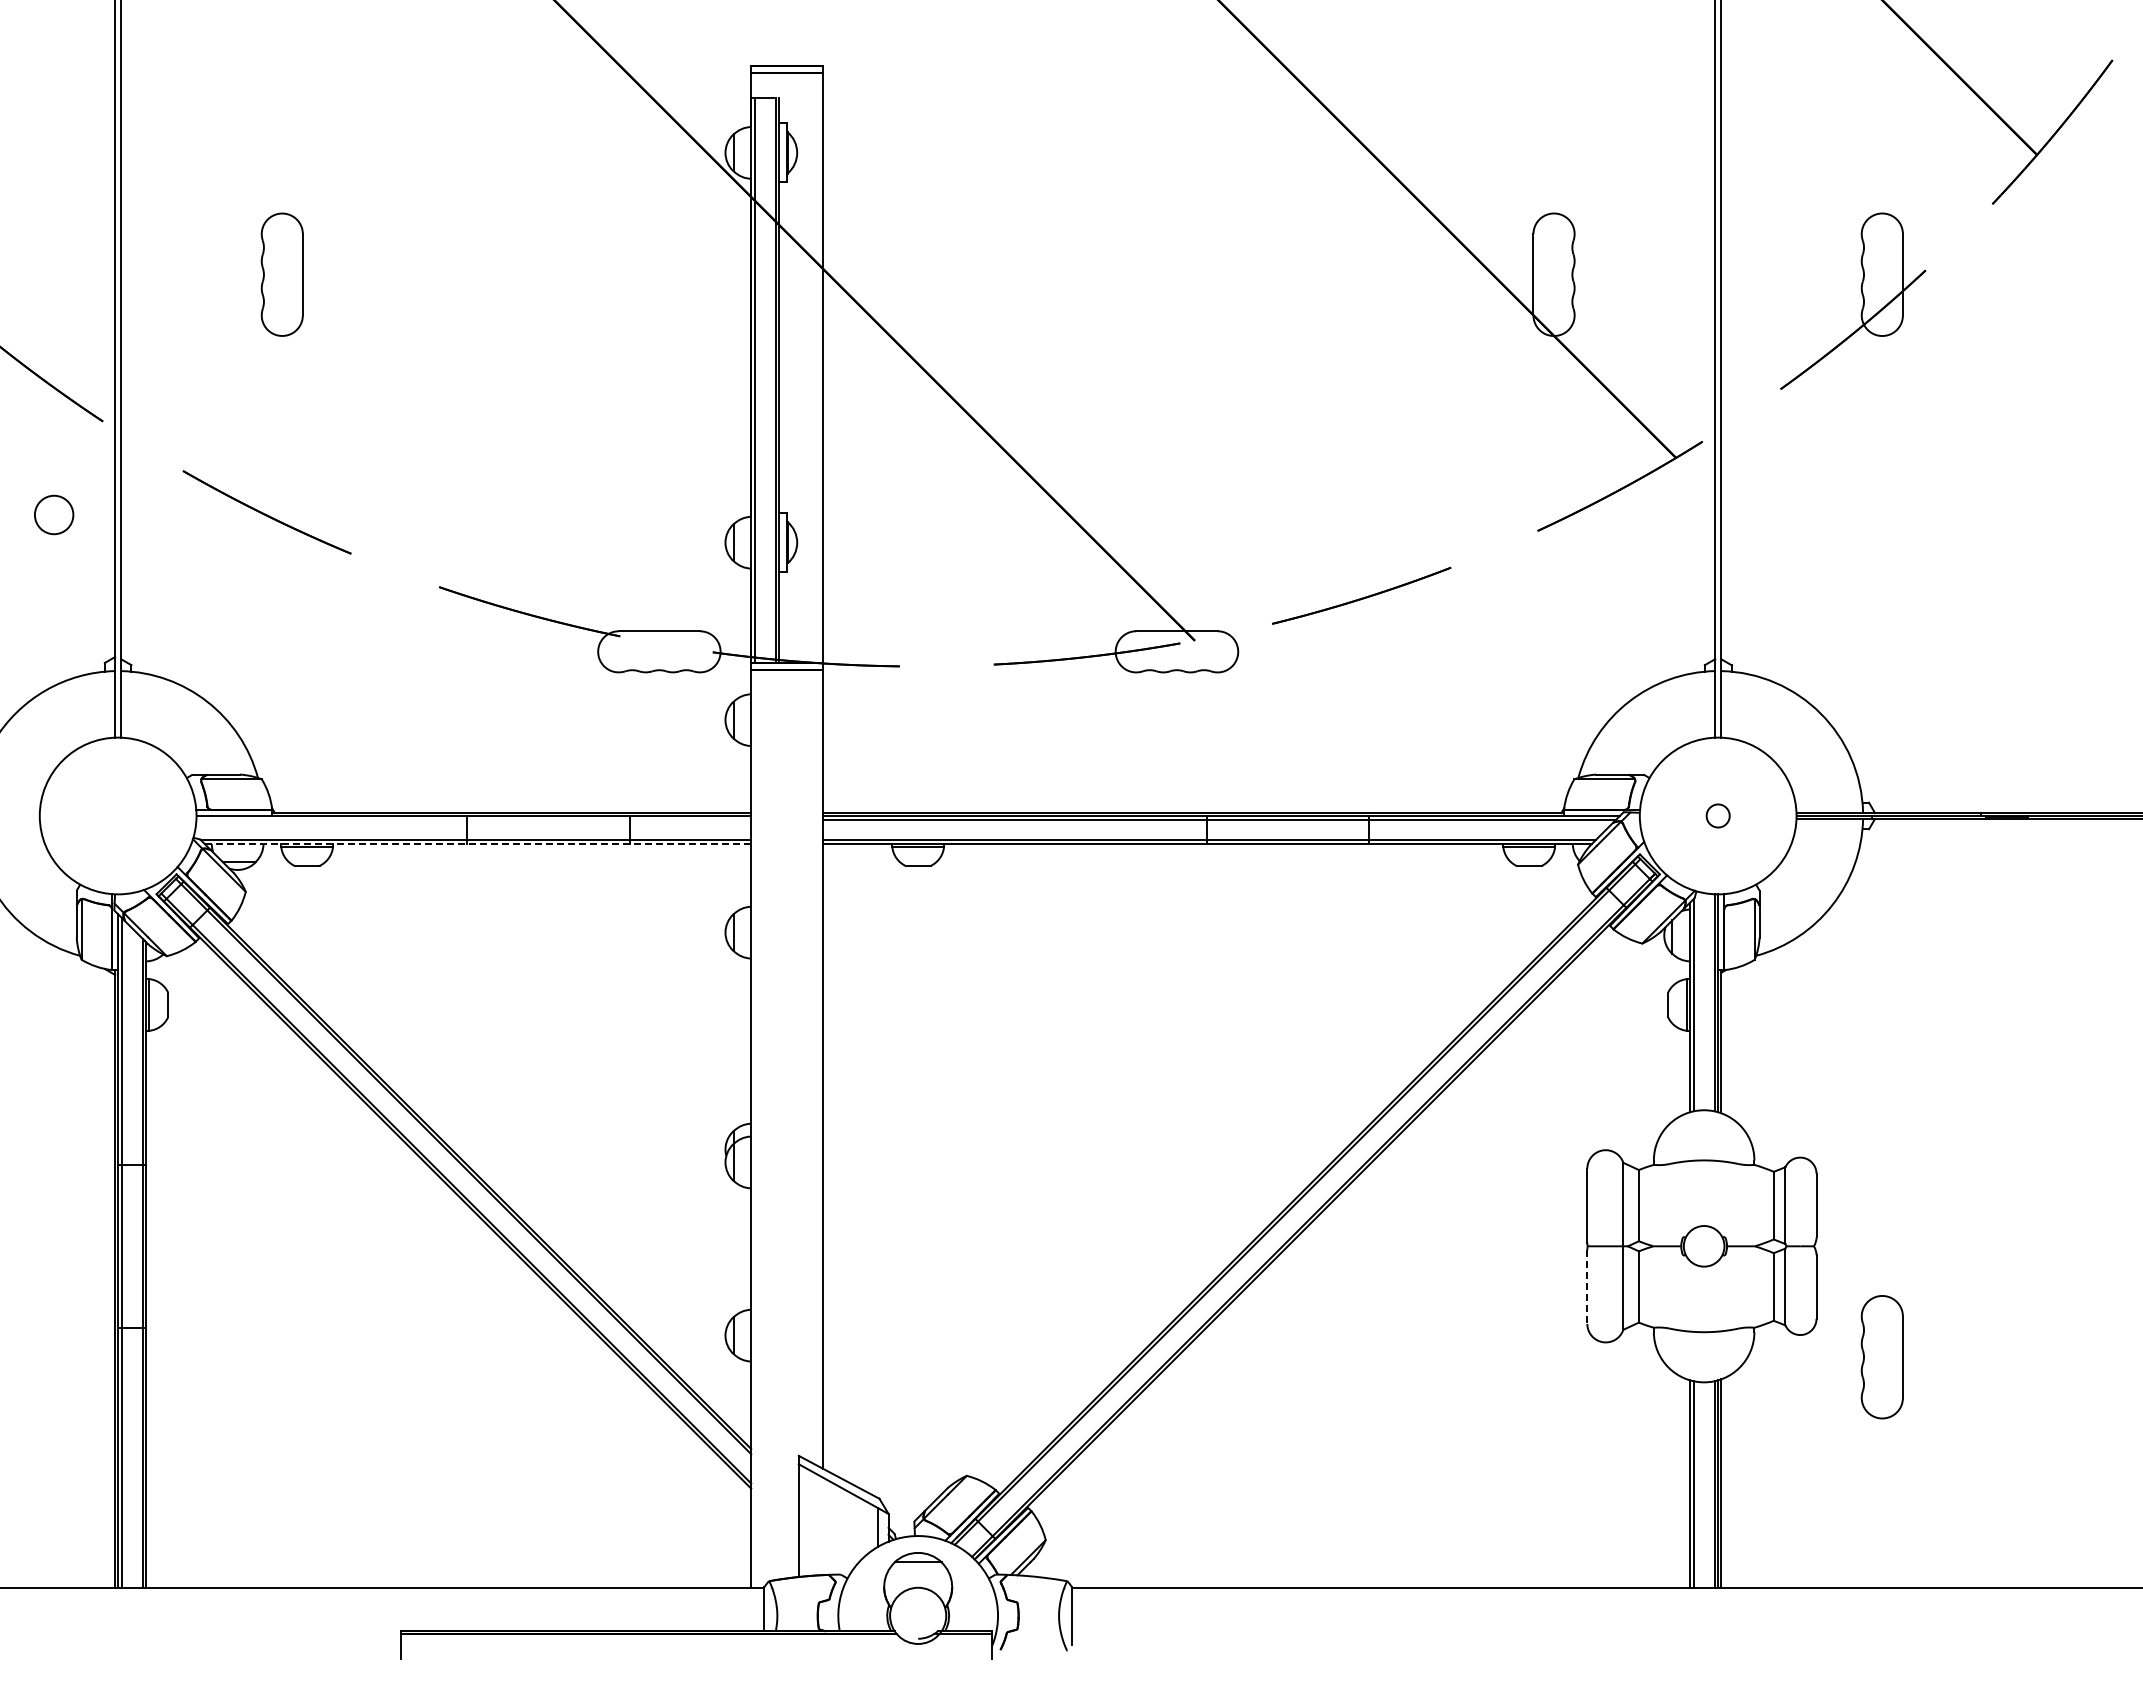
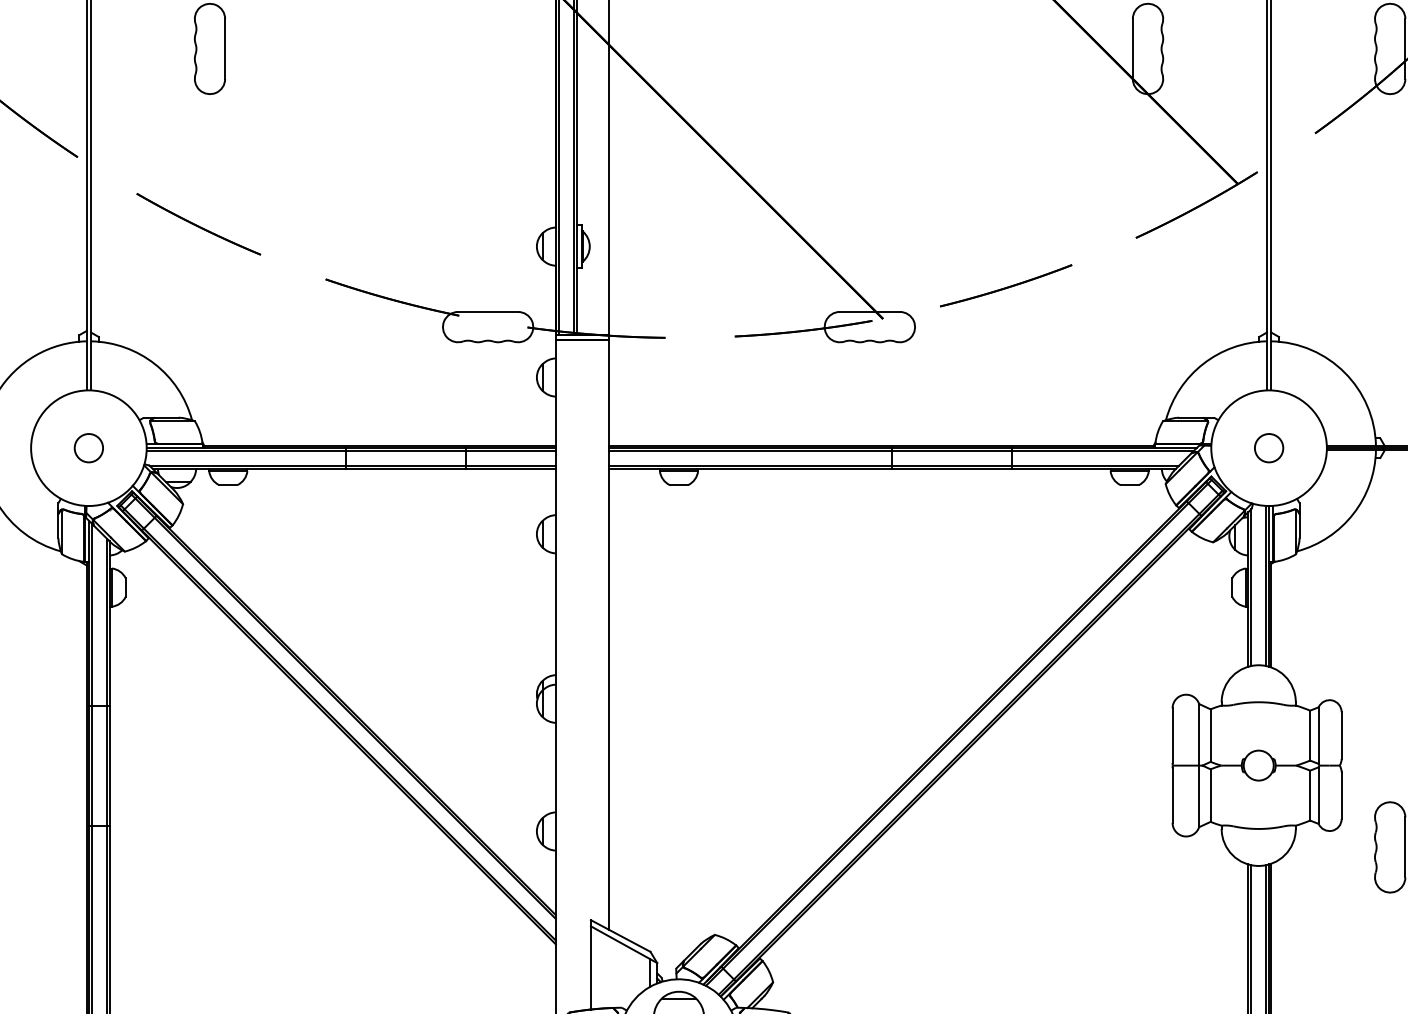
circle: (54, 514) -> (89, 447), moved
circle: (1717, 815) -> (1268, 447), size x1.67
line: (473, 819) -> (351, 450), added
line: (477, 844) -> (353, 469), dashed -> solid
line: (1587, 1286) -> (1172, 795), dashed -> solid

